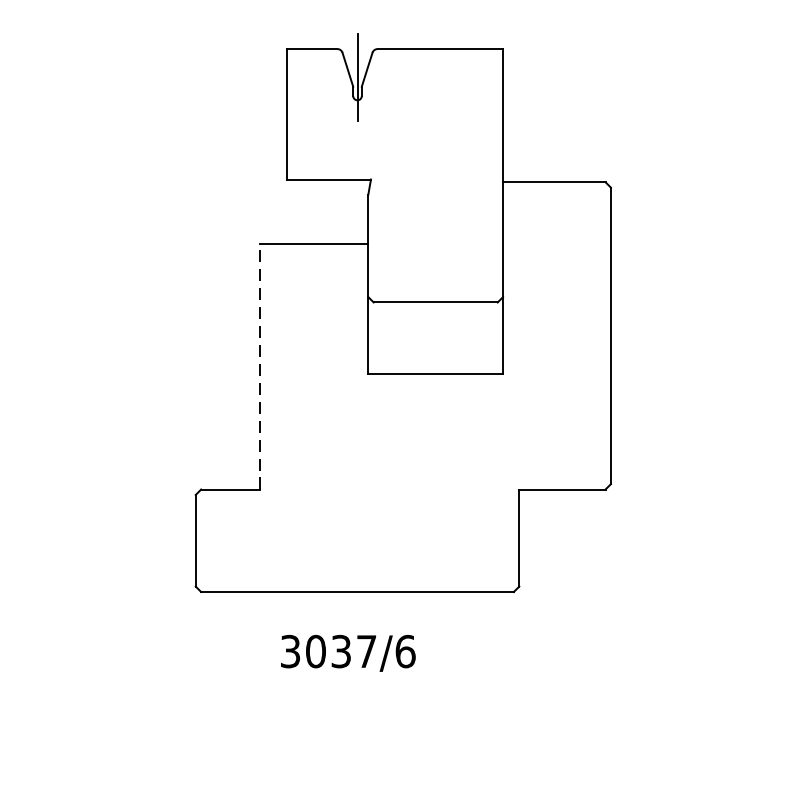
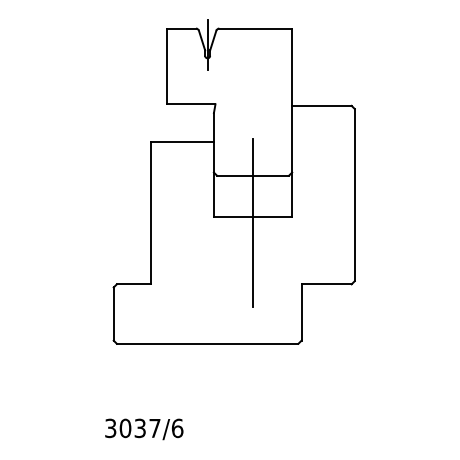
line: (260, 365) -> (151, 212), dashed -> solid
line: (436, 383) -> (253, 222), added
text: (348, 653) -> (144, 429), moved

